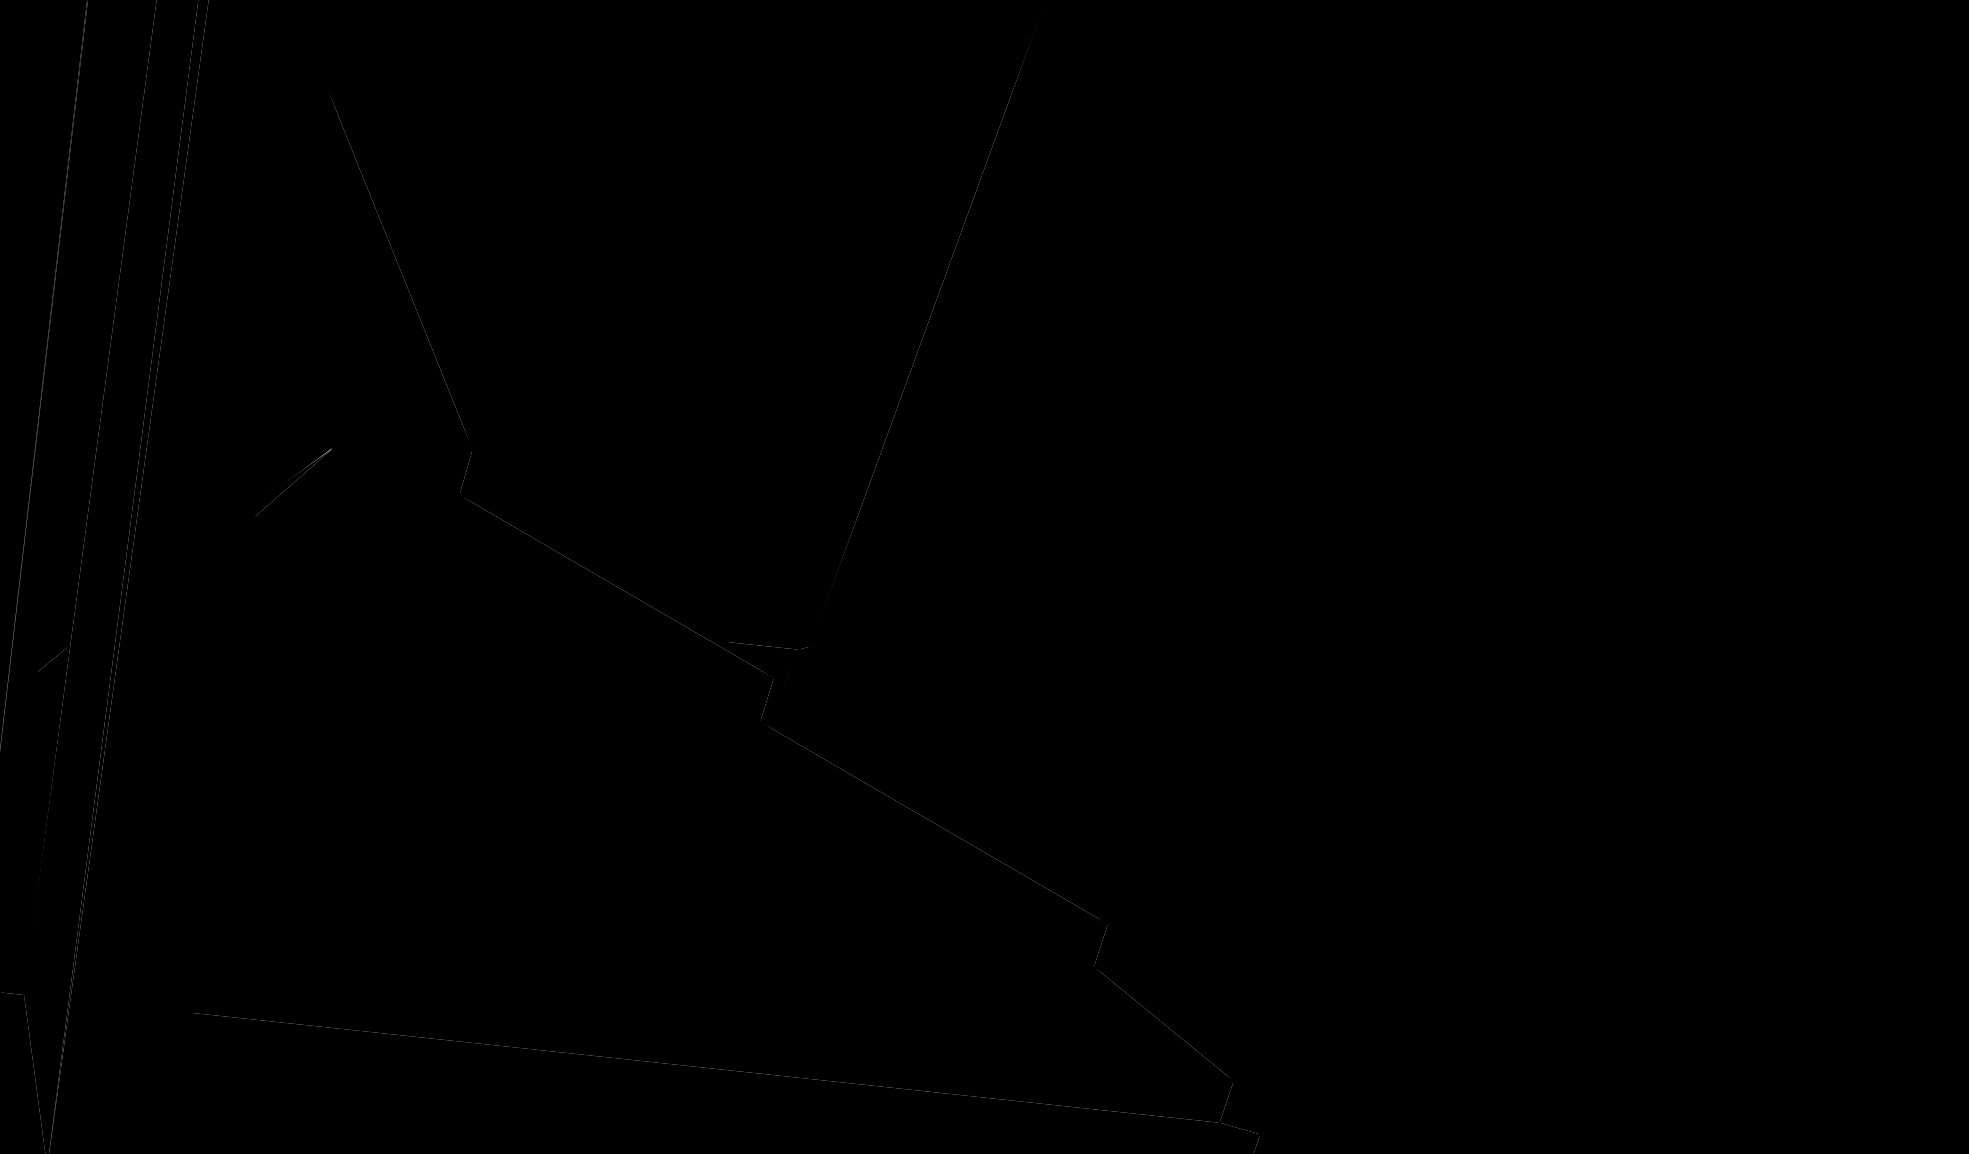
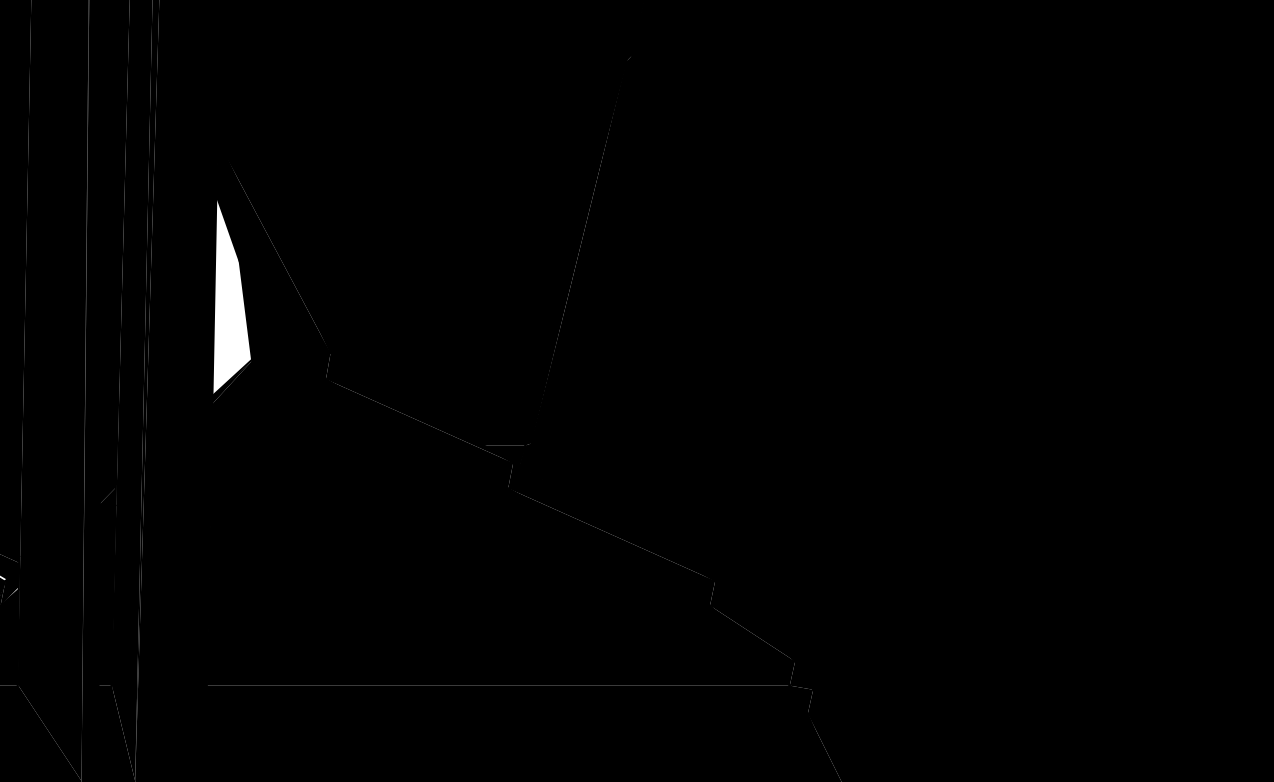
fill: (310, 329) -> (232, 295), removed

